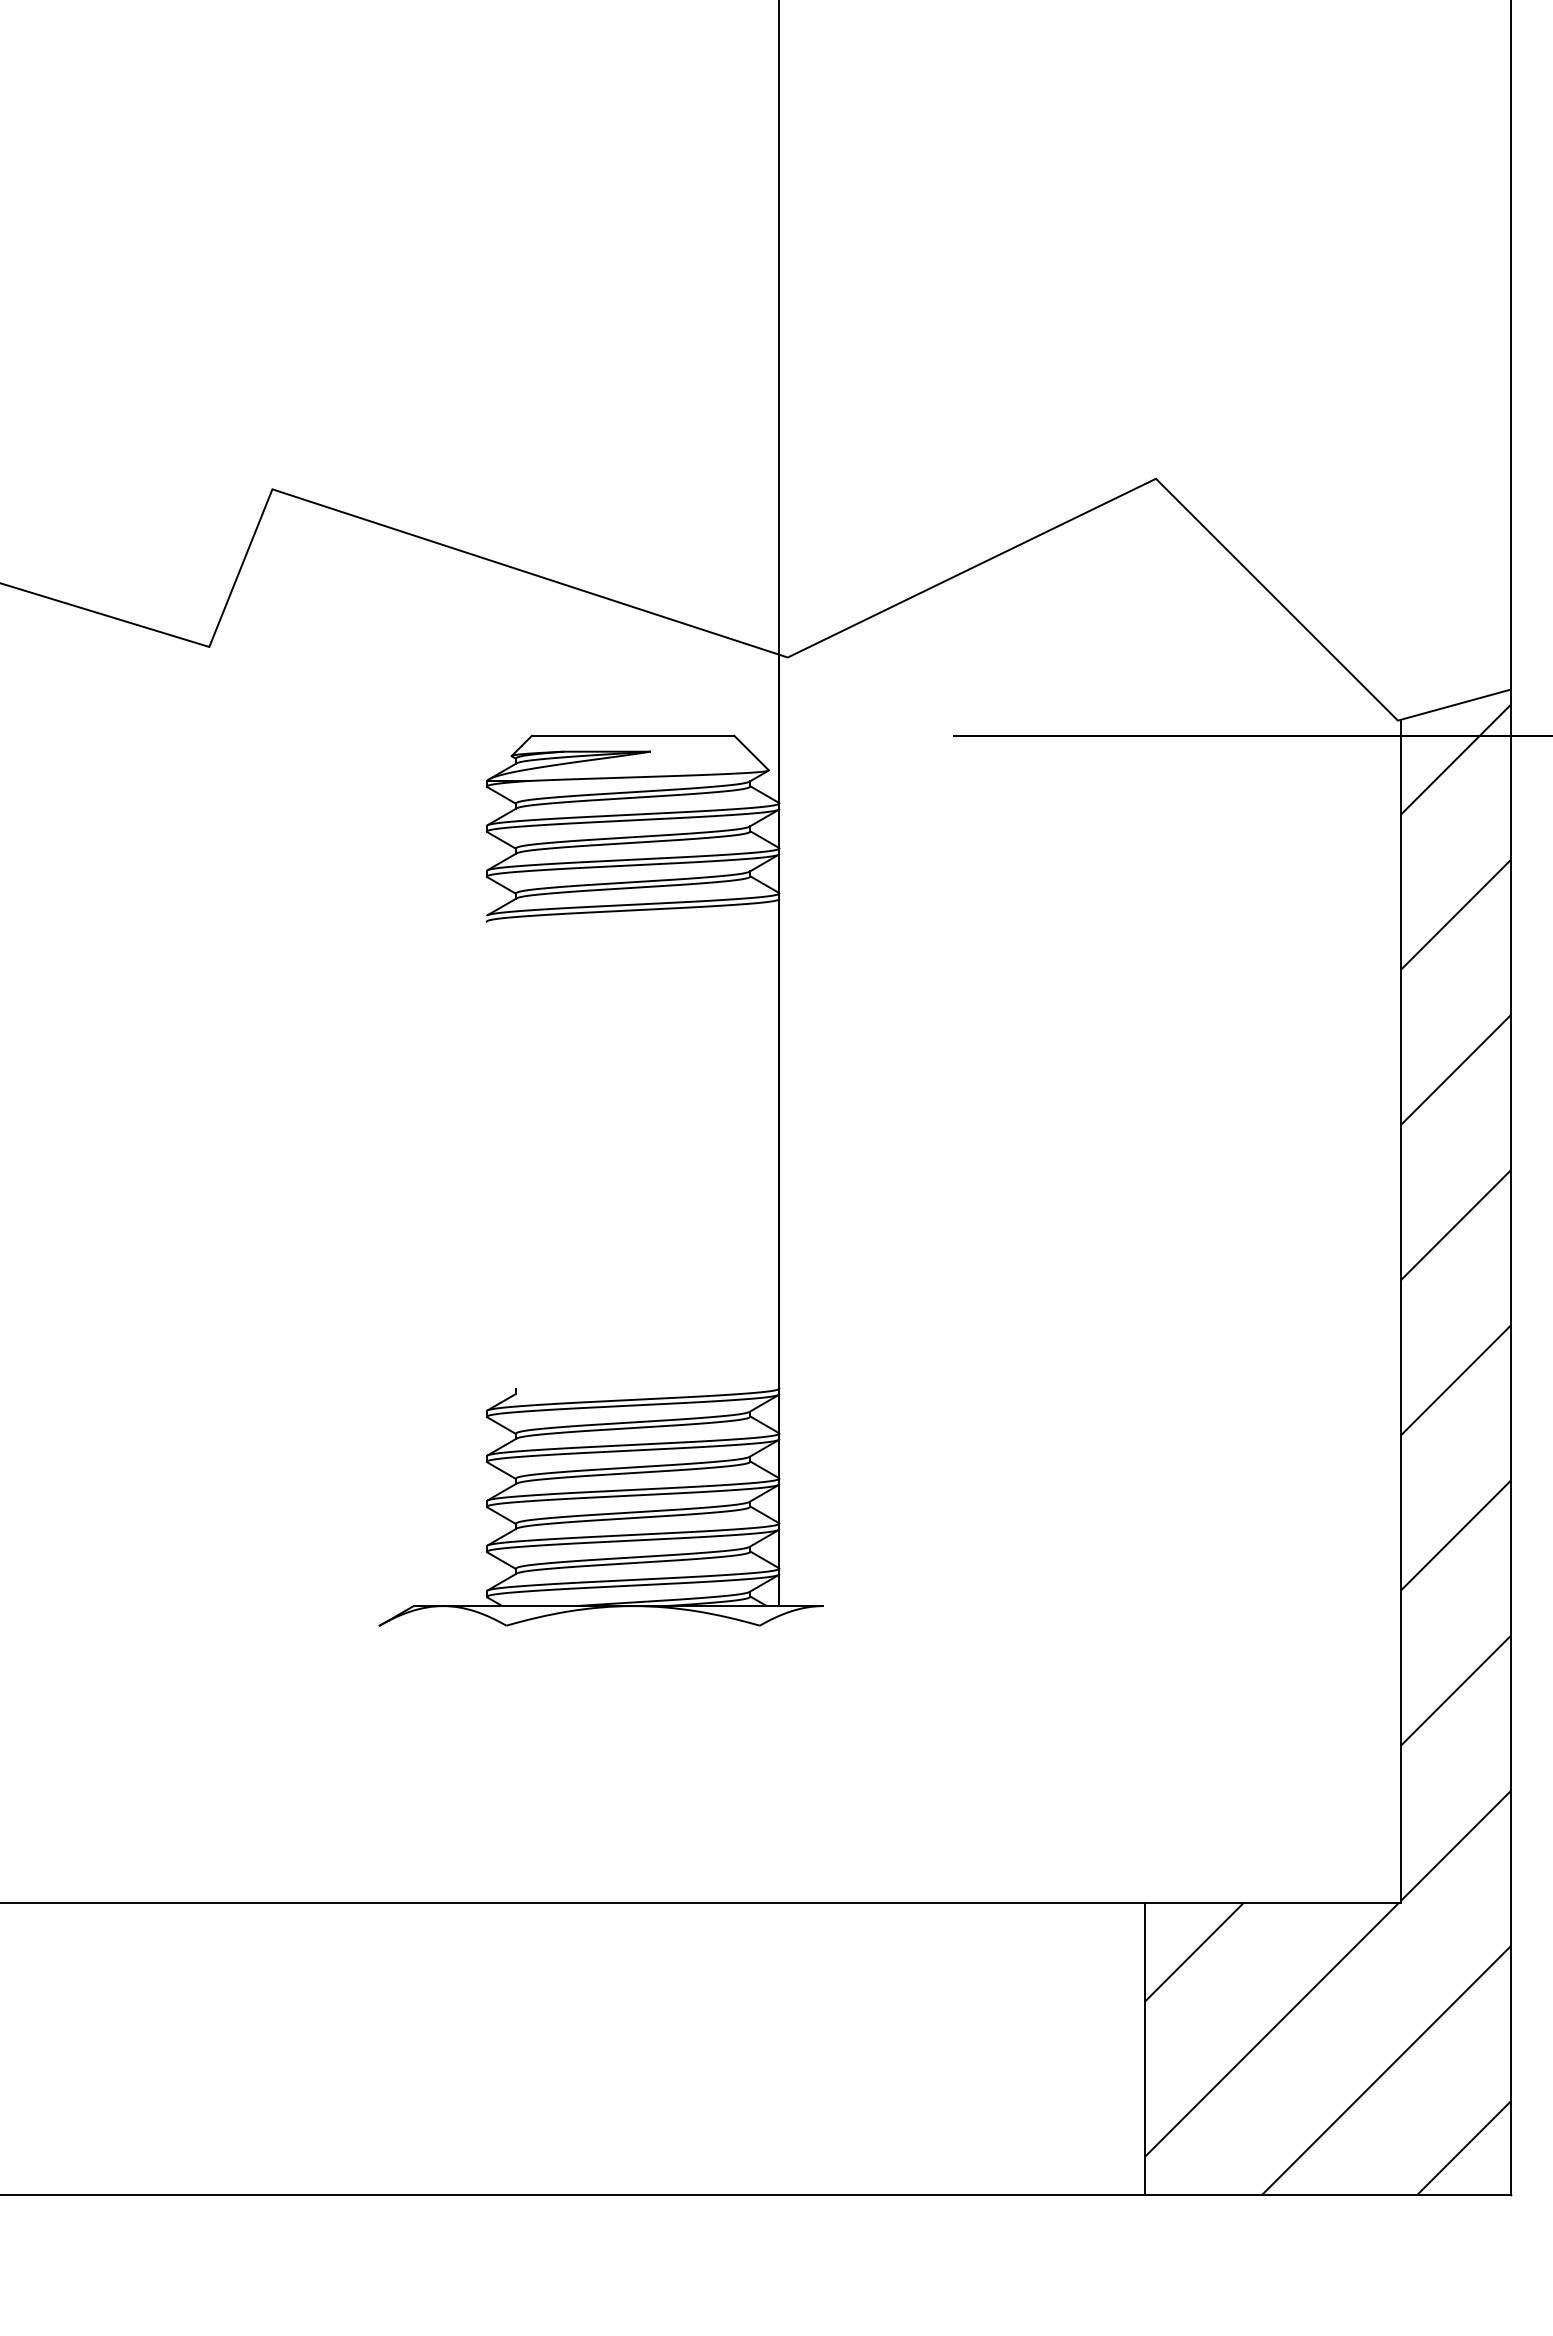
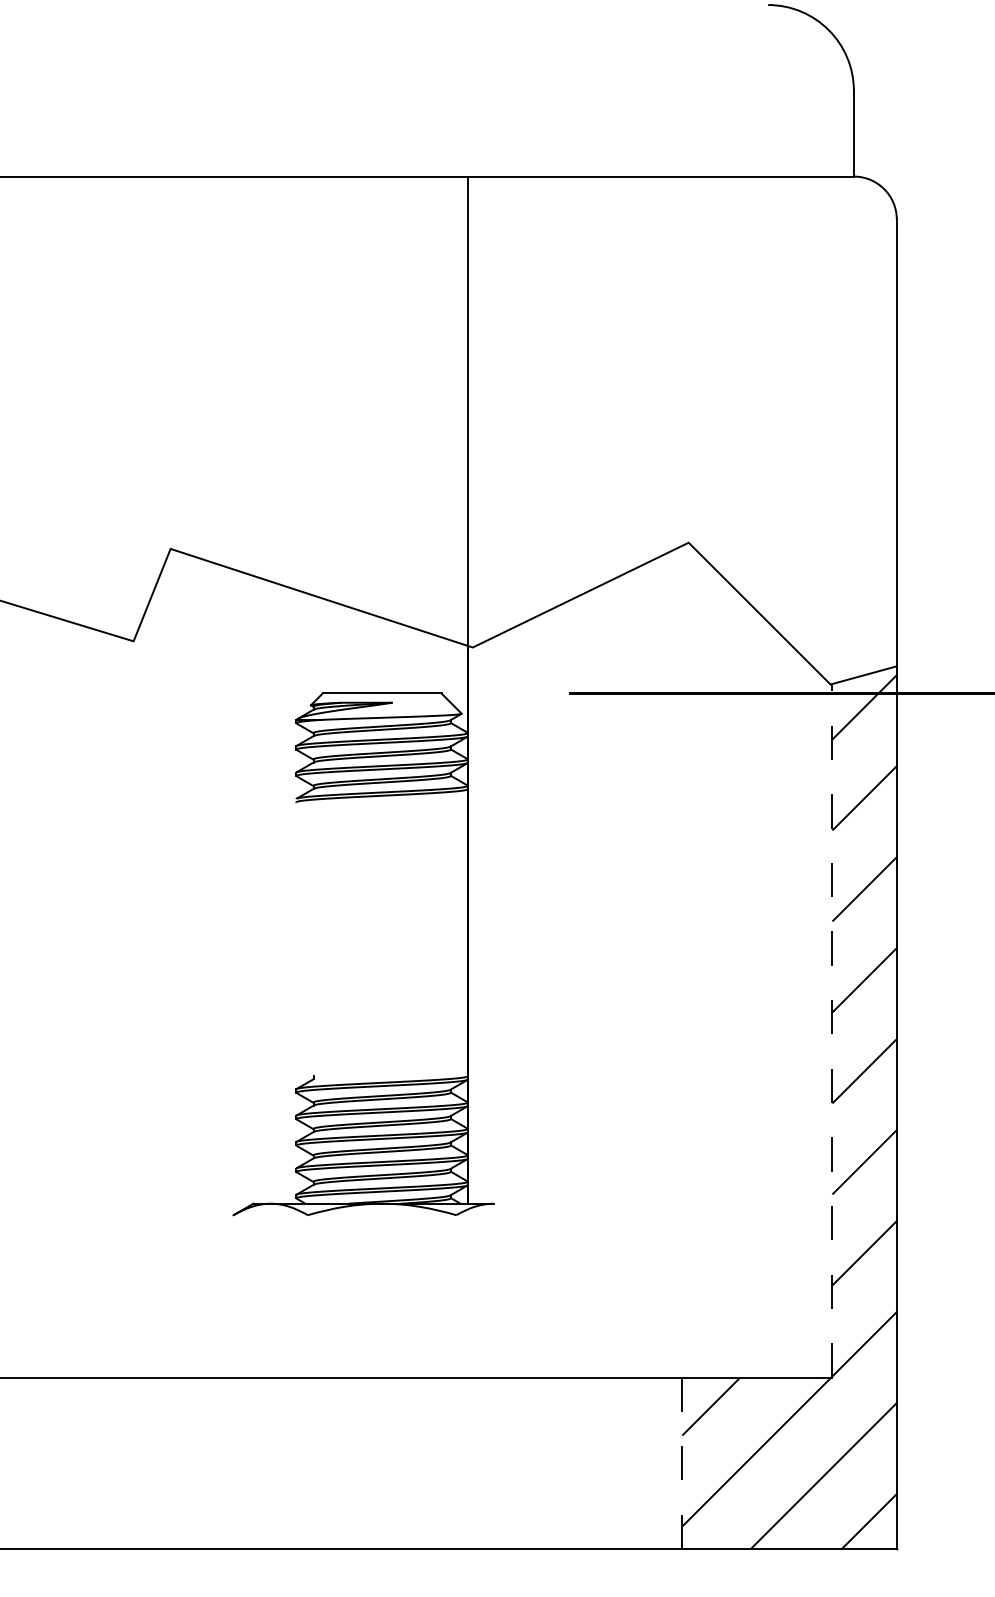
line: (1401, 1310) -> (832, 1030), solid -> dashed
line: (1145, 2049) -> (682, 1463), solid -> dashed

